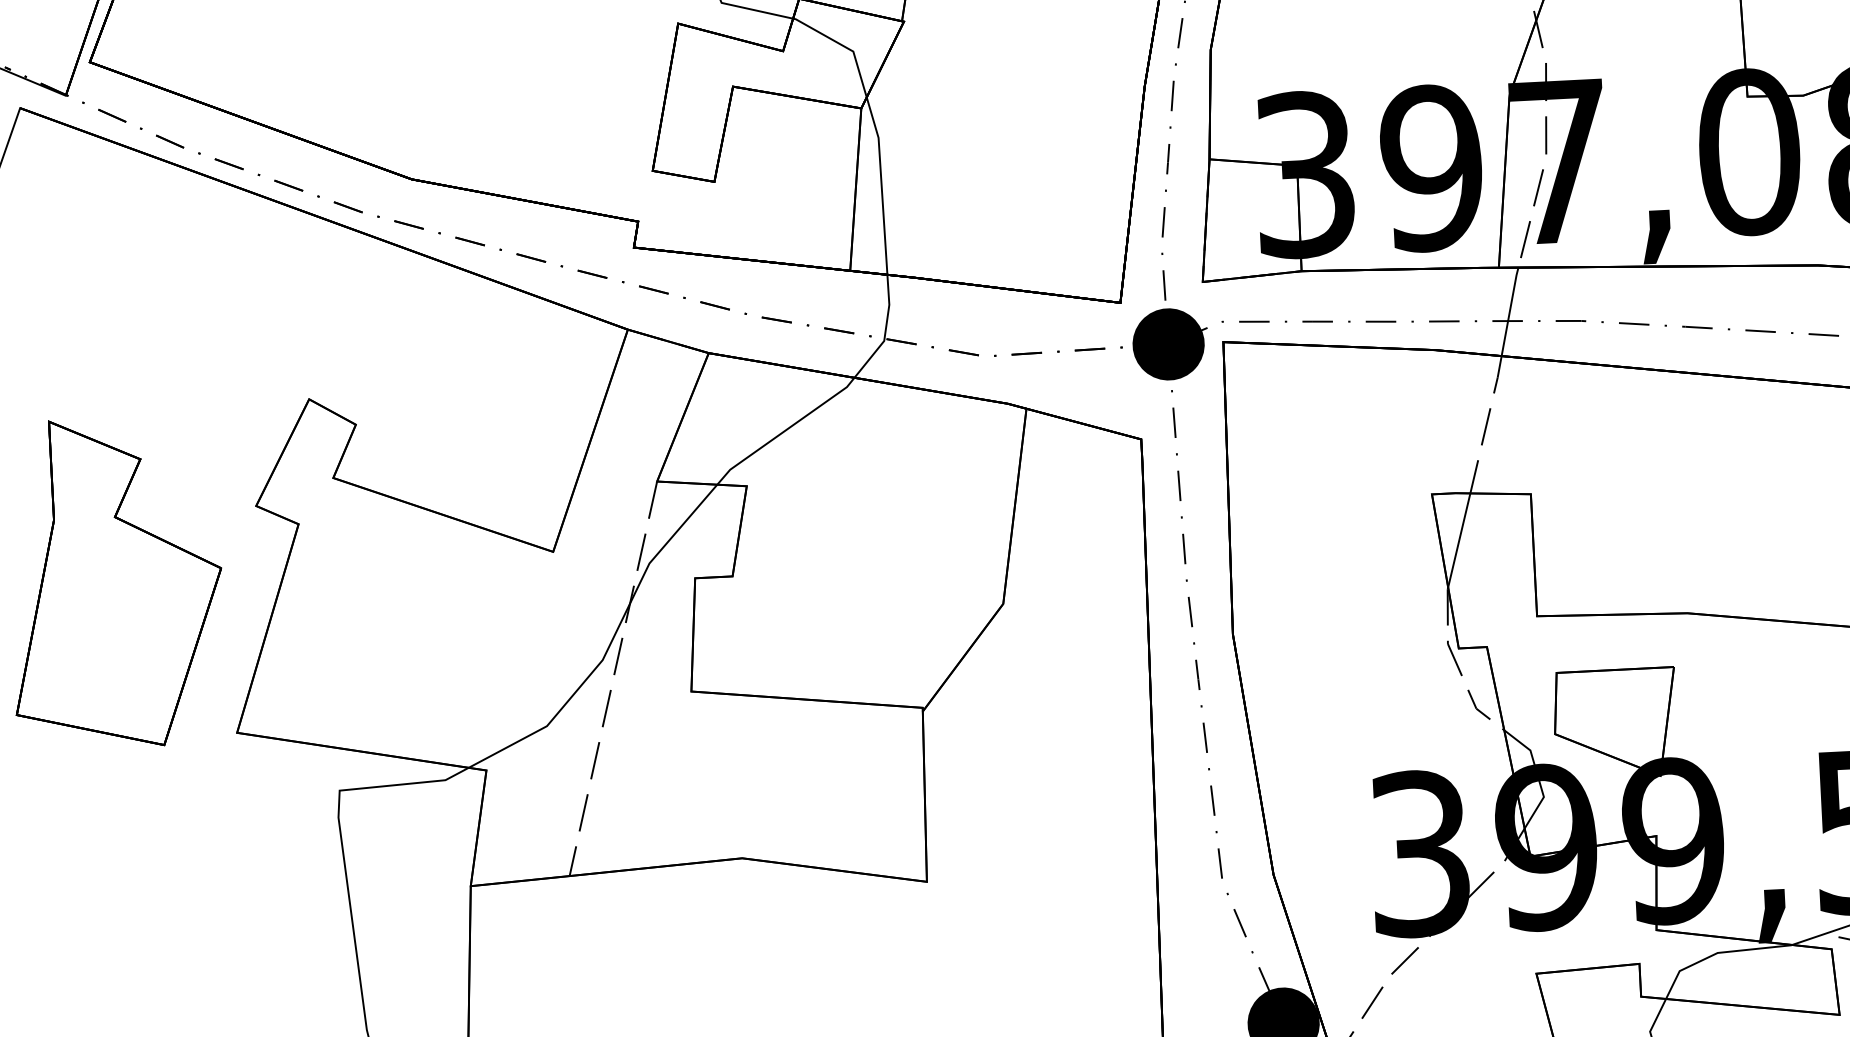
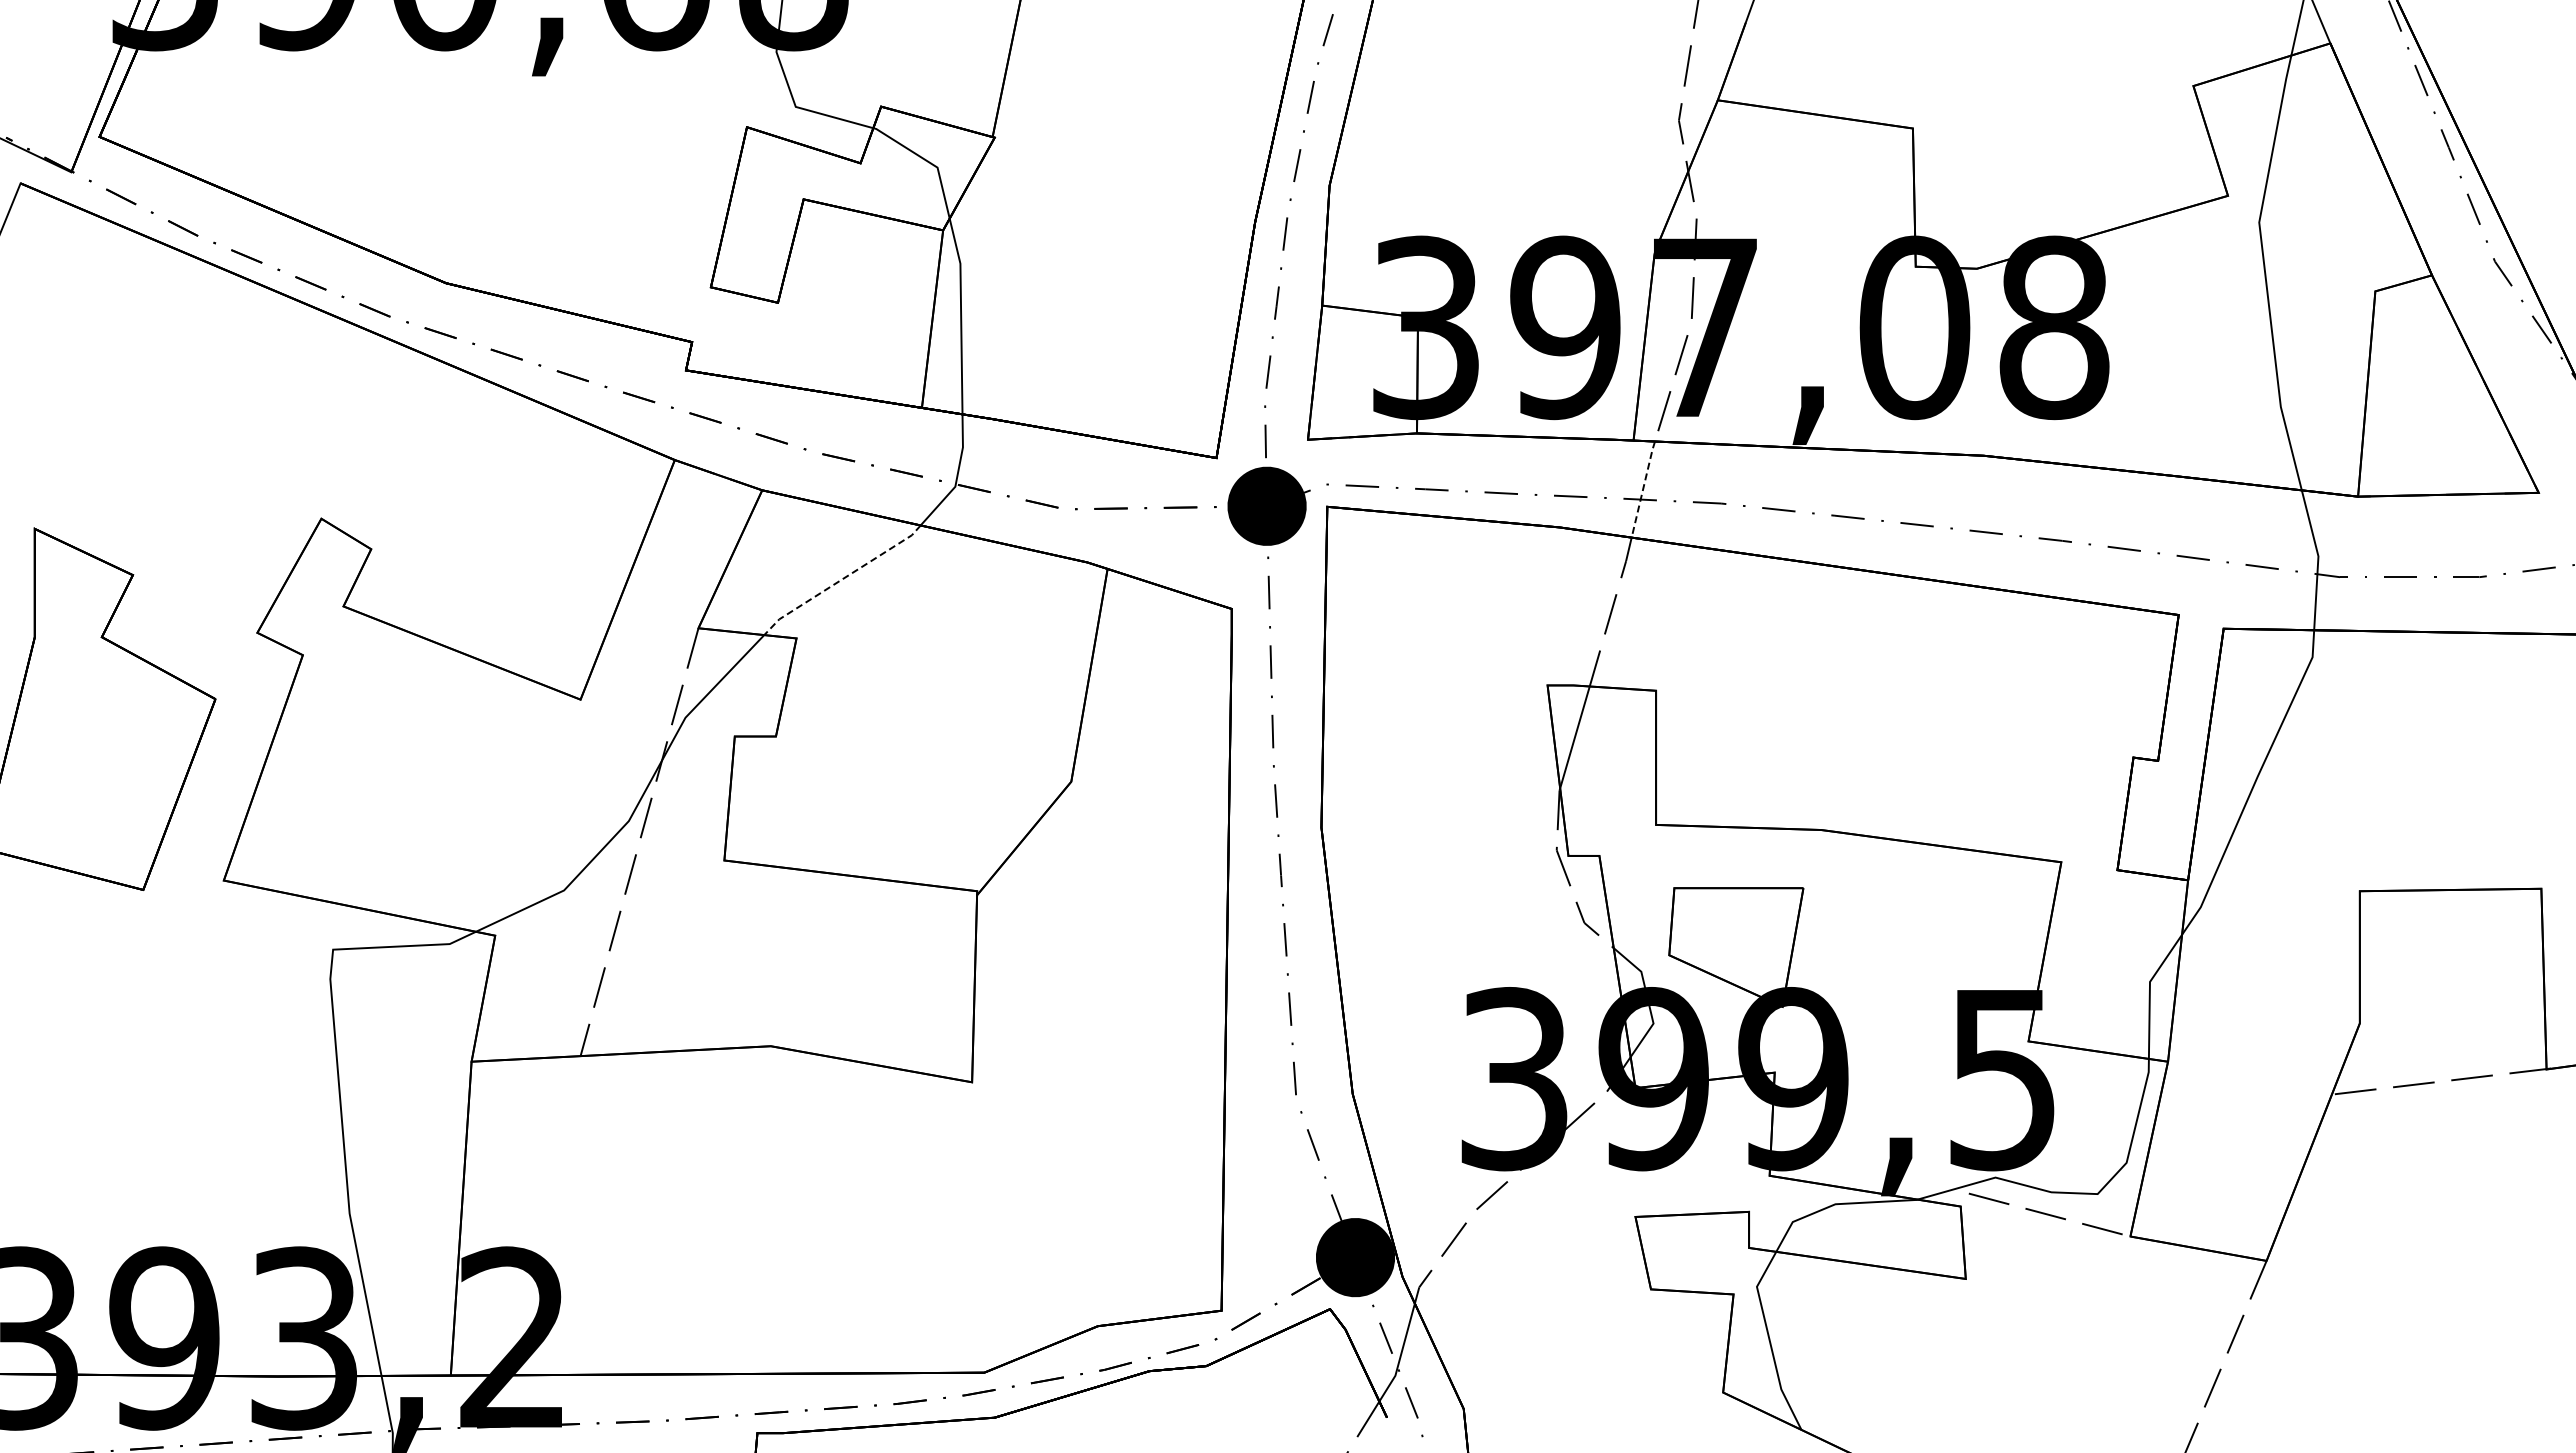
line: (1510, 311) -> (1643, 489), solid -> dashed
line: (785, 430) -> (842, 579), solid -> dashed

